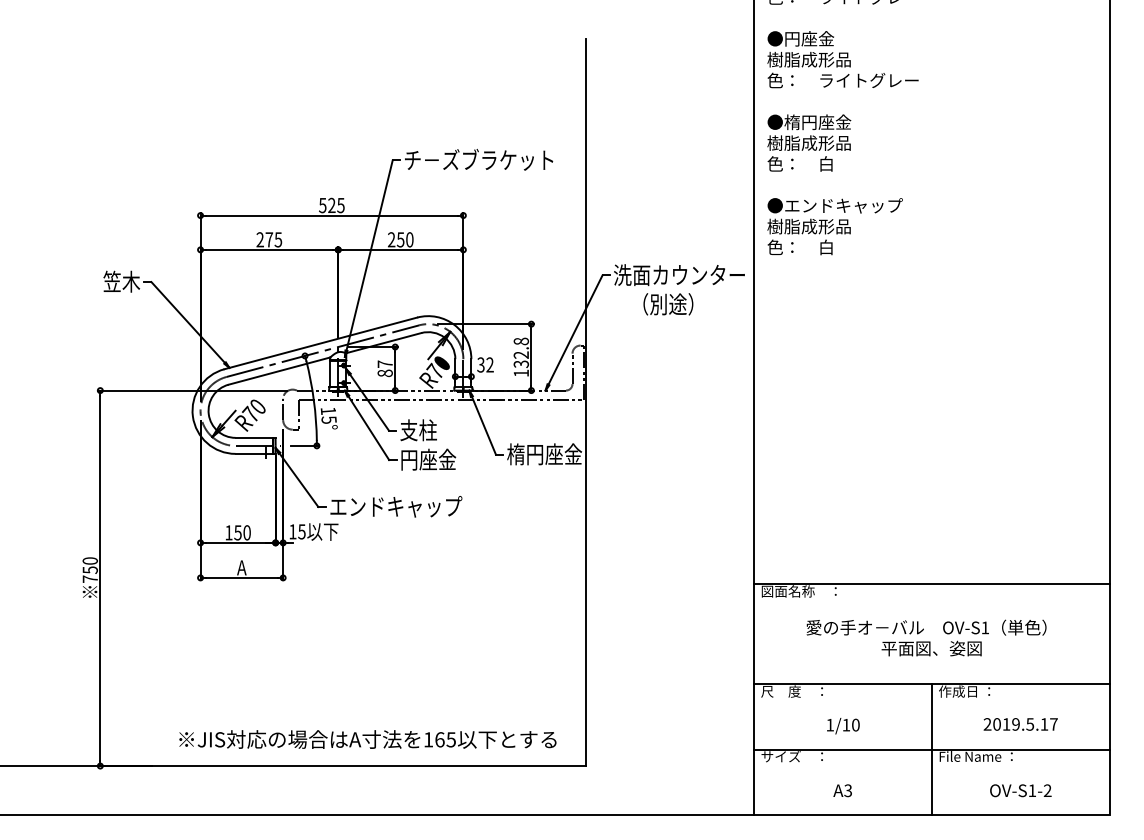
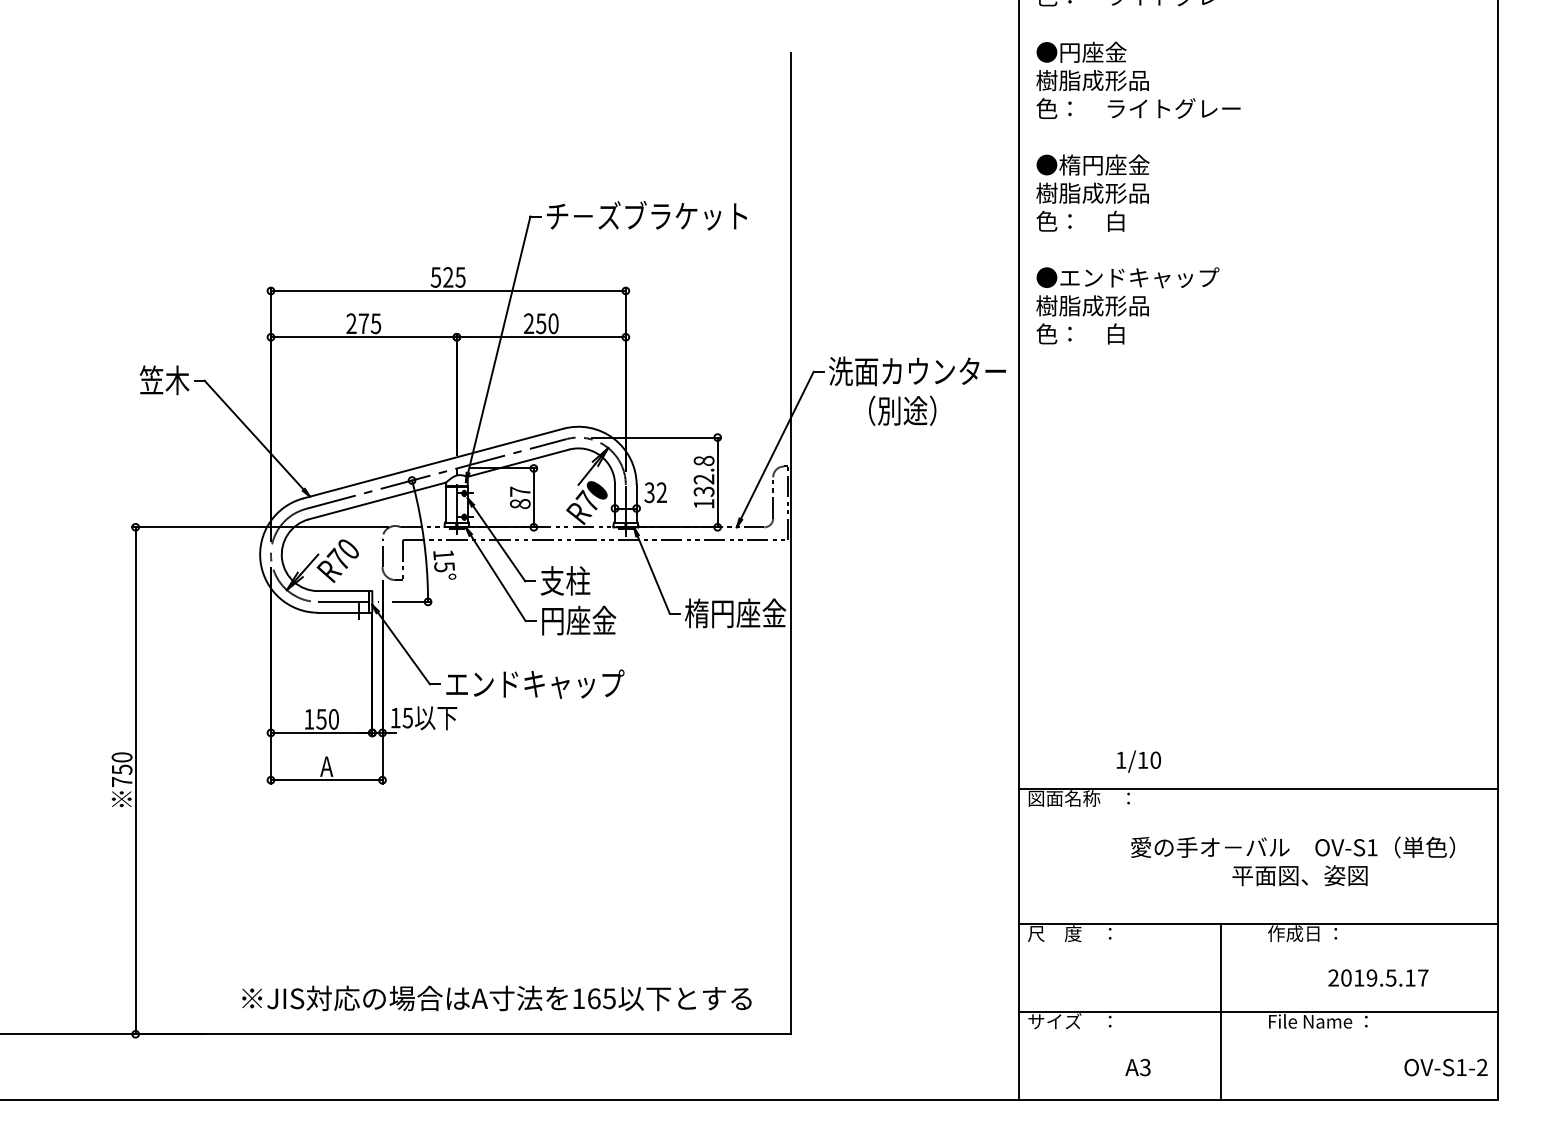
text: (926, 637) -> (1293, 860), moved
text: (843, 726) -> (1139, 762), moved
line: (931, 749) -> (1220, 1011), moved
text: (1020, 790) -> (1445, 1067), moved

